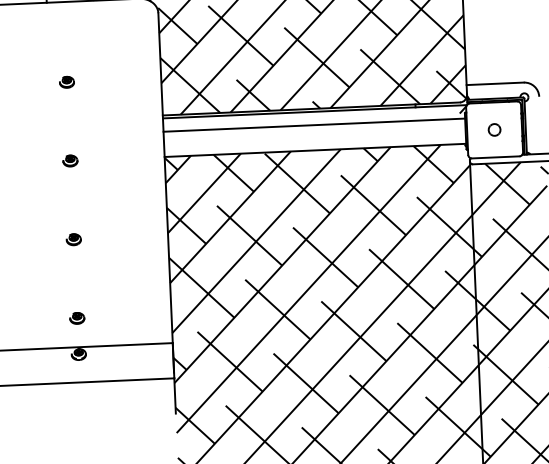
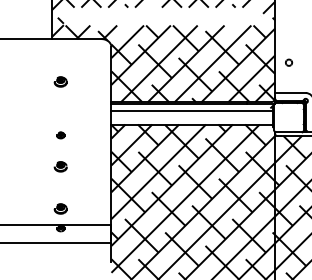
part: (66, 82) -> (60, 82), size x1.6
part: (495, 129) -> (289, 62), moved
part: (69, 161) -> (60, 135), moved
part: (73, 239) -> (60, 166), size x1.6
part: (76, 317) -> (60, 208), size x1.6

